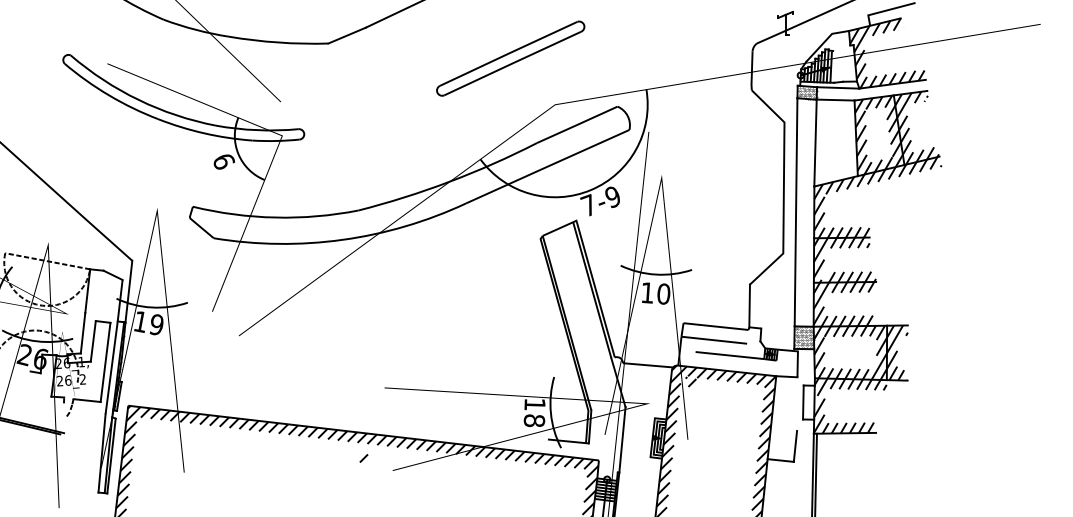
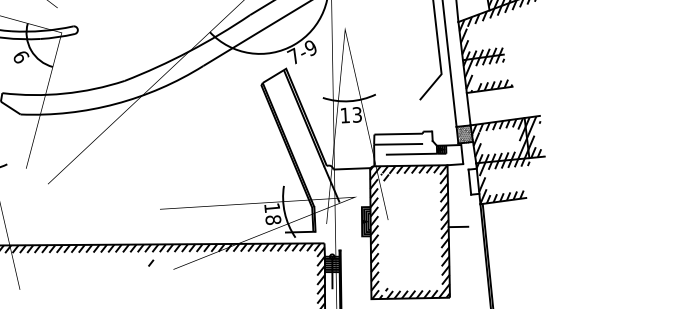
text: (663, 293) -> (356, 114), 10 -> 13
hatch: (843, 303) -> (490, 105), removed
line: (749, 305) -> (421, 115), removed
line: (622, 439) -> (339, 225), removed
line: (795, 445) -> (467, 214), removed

